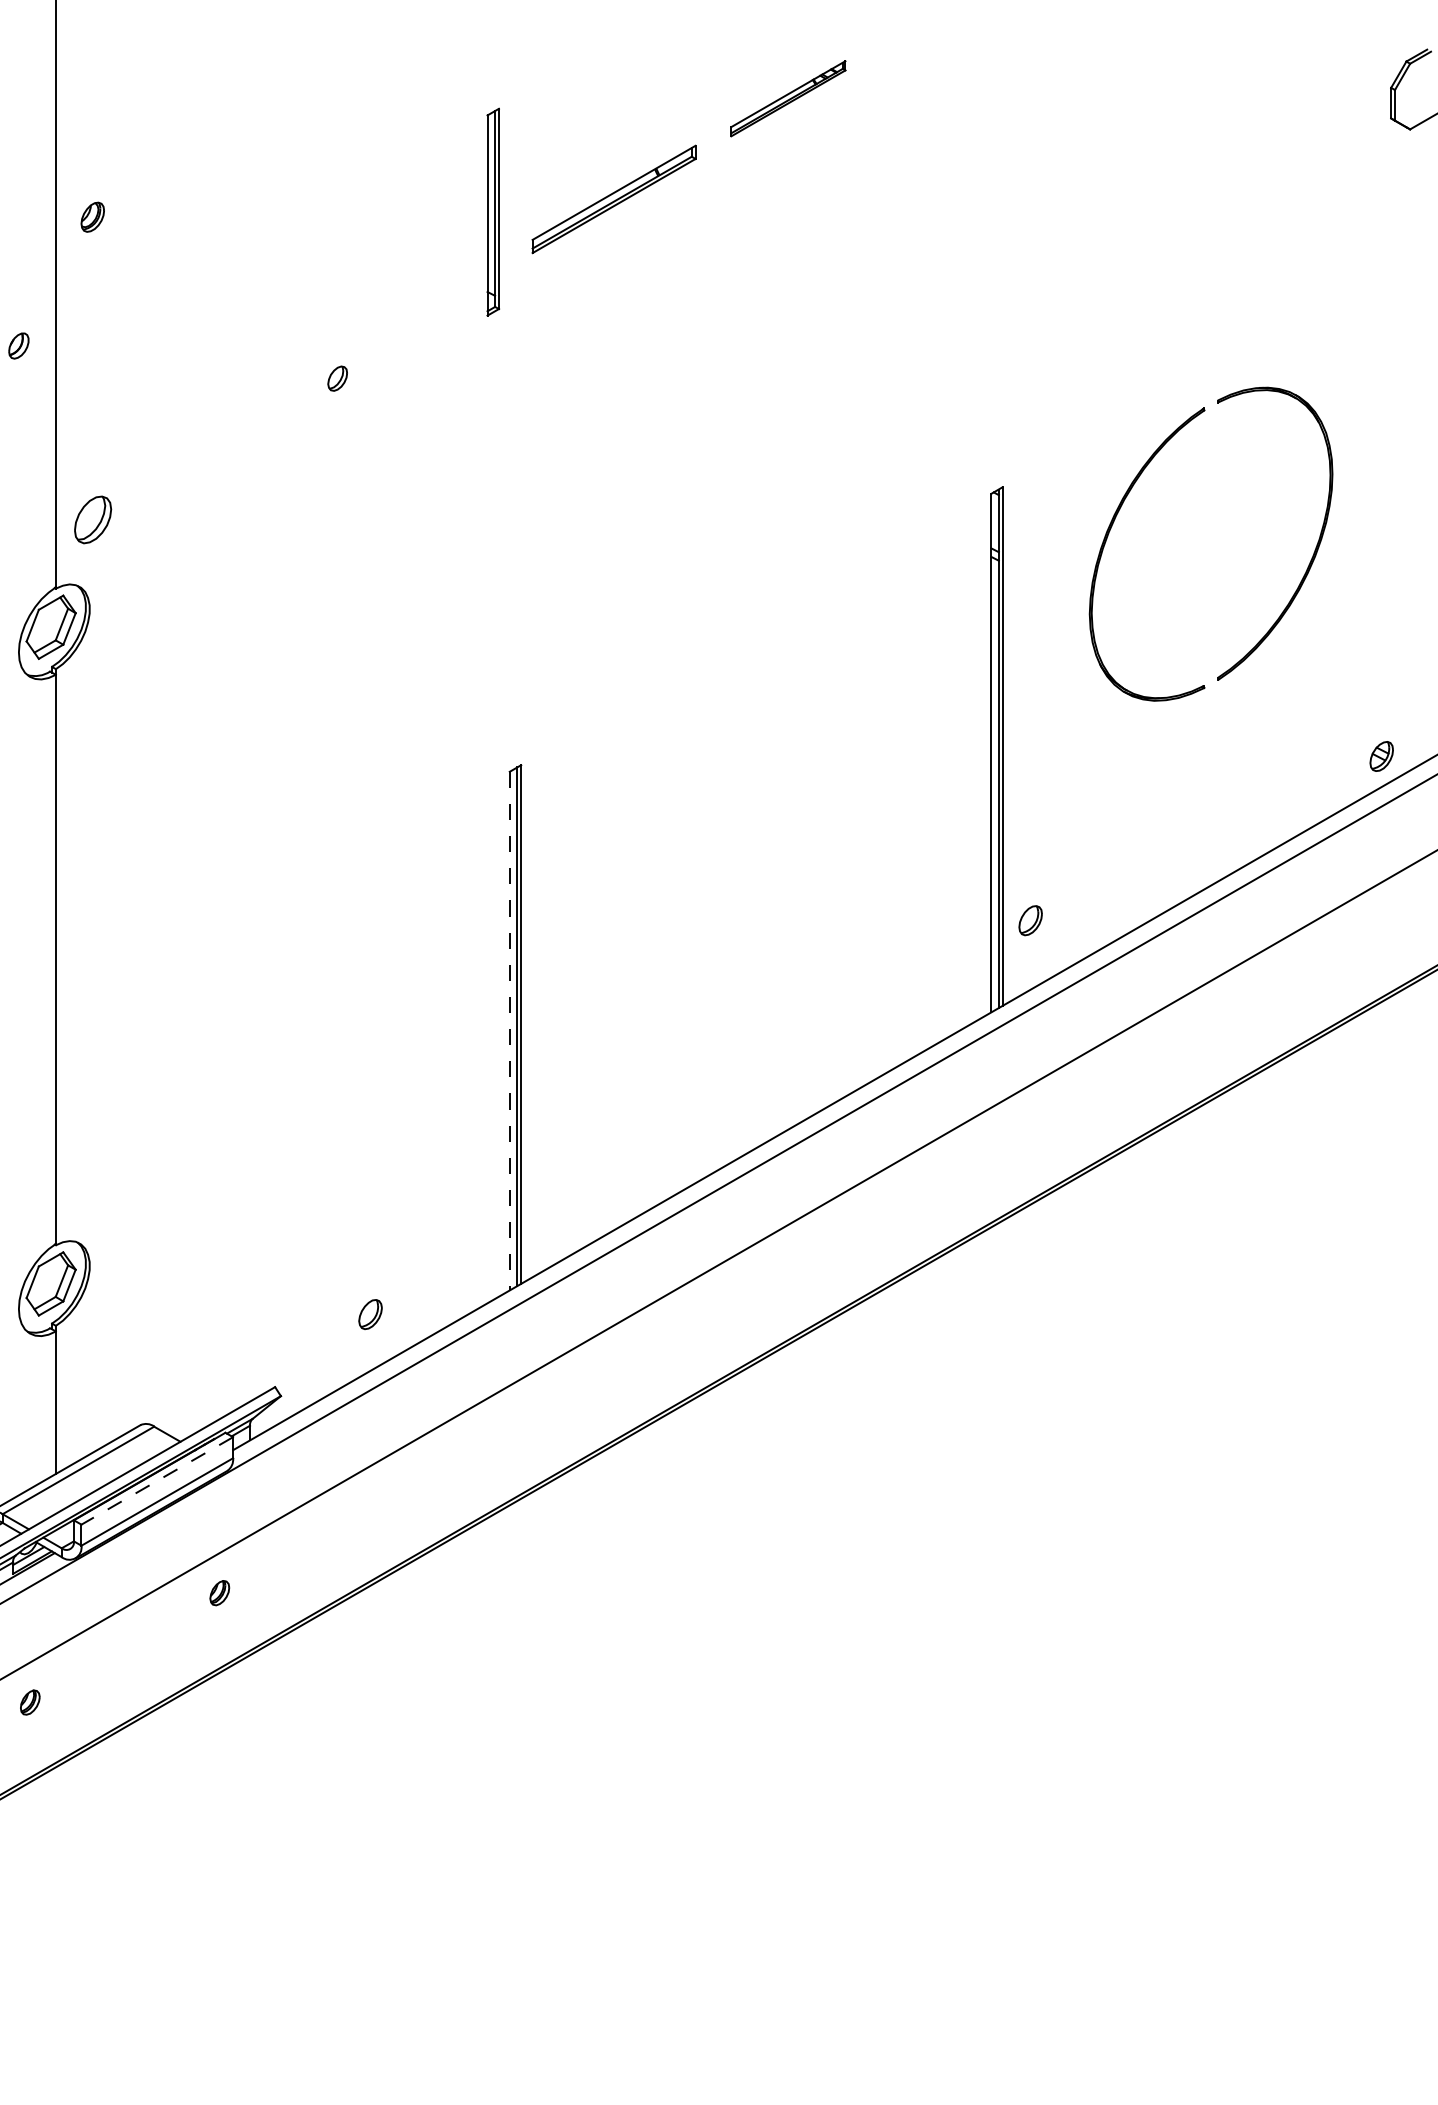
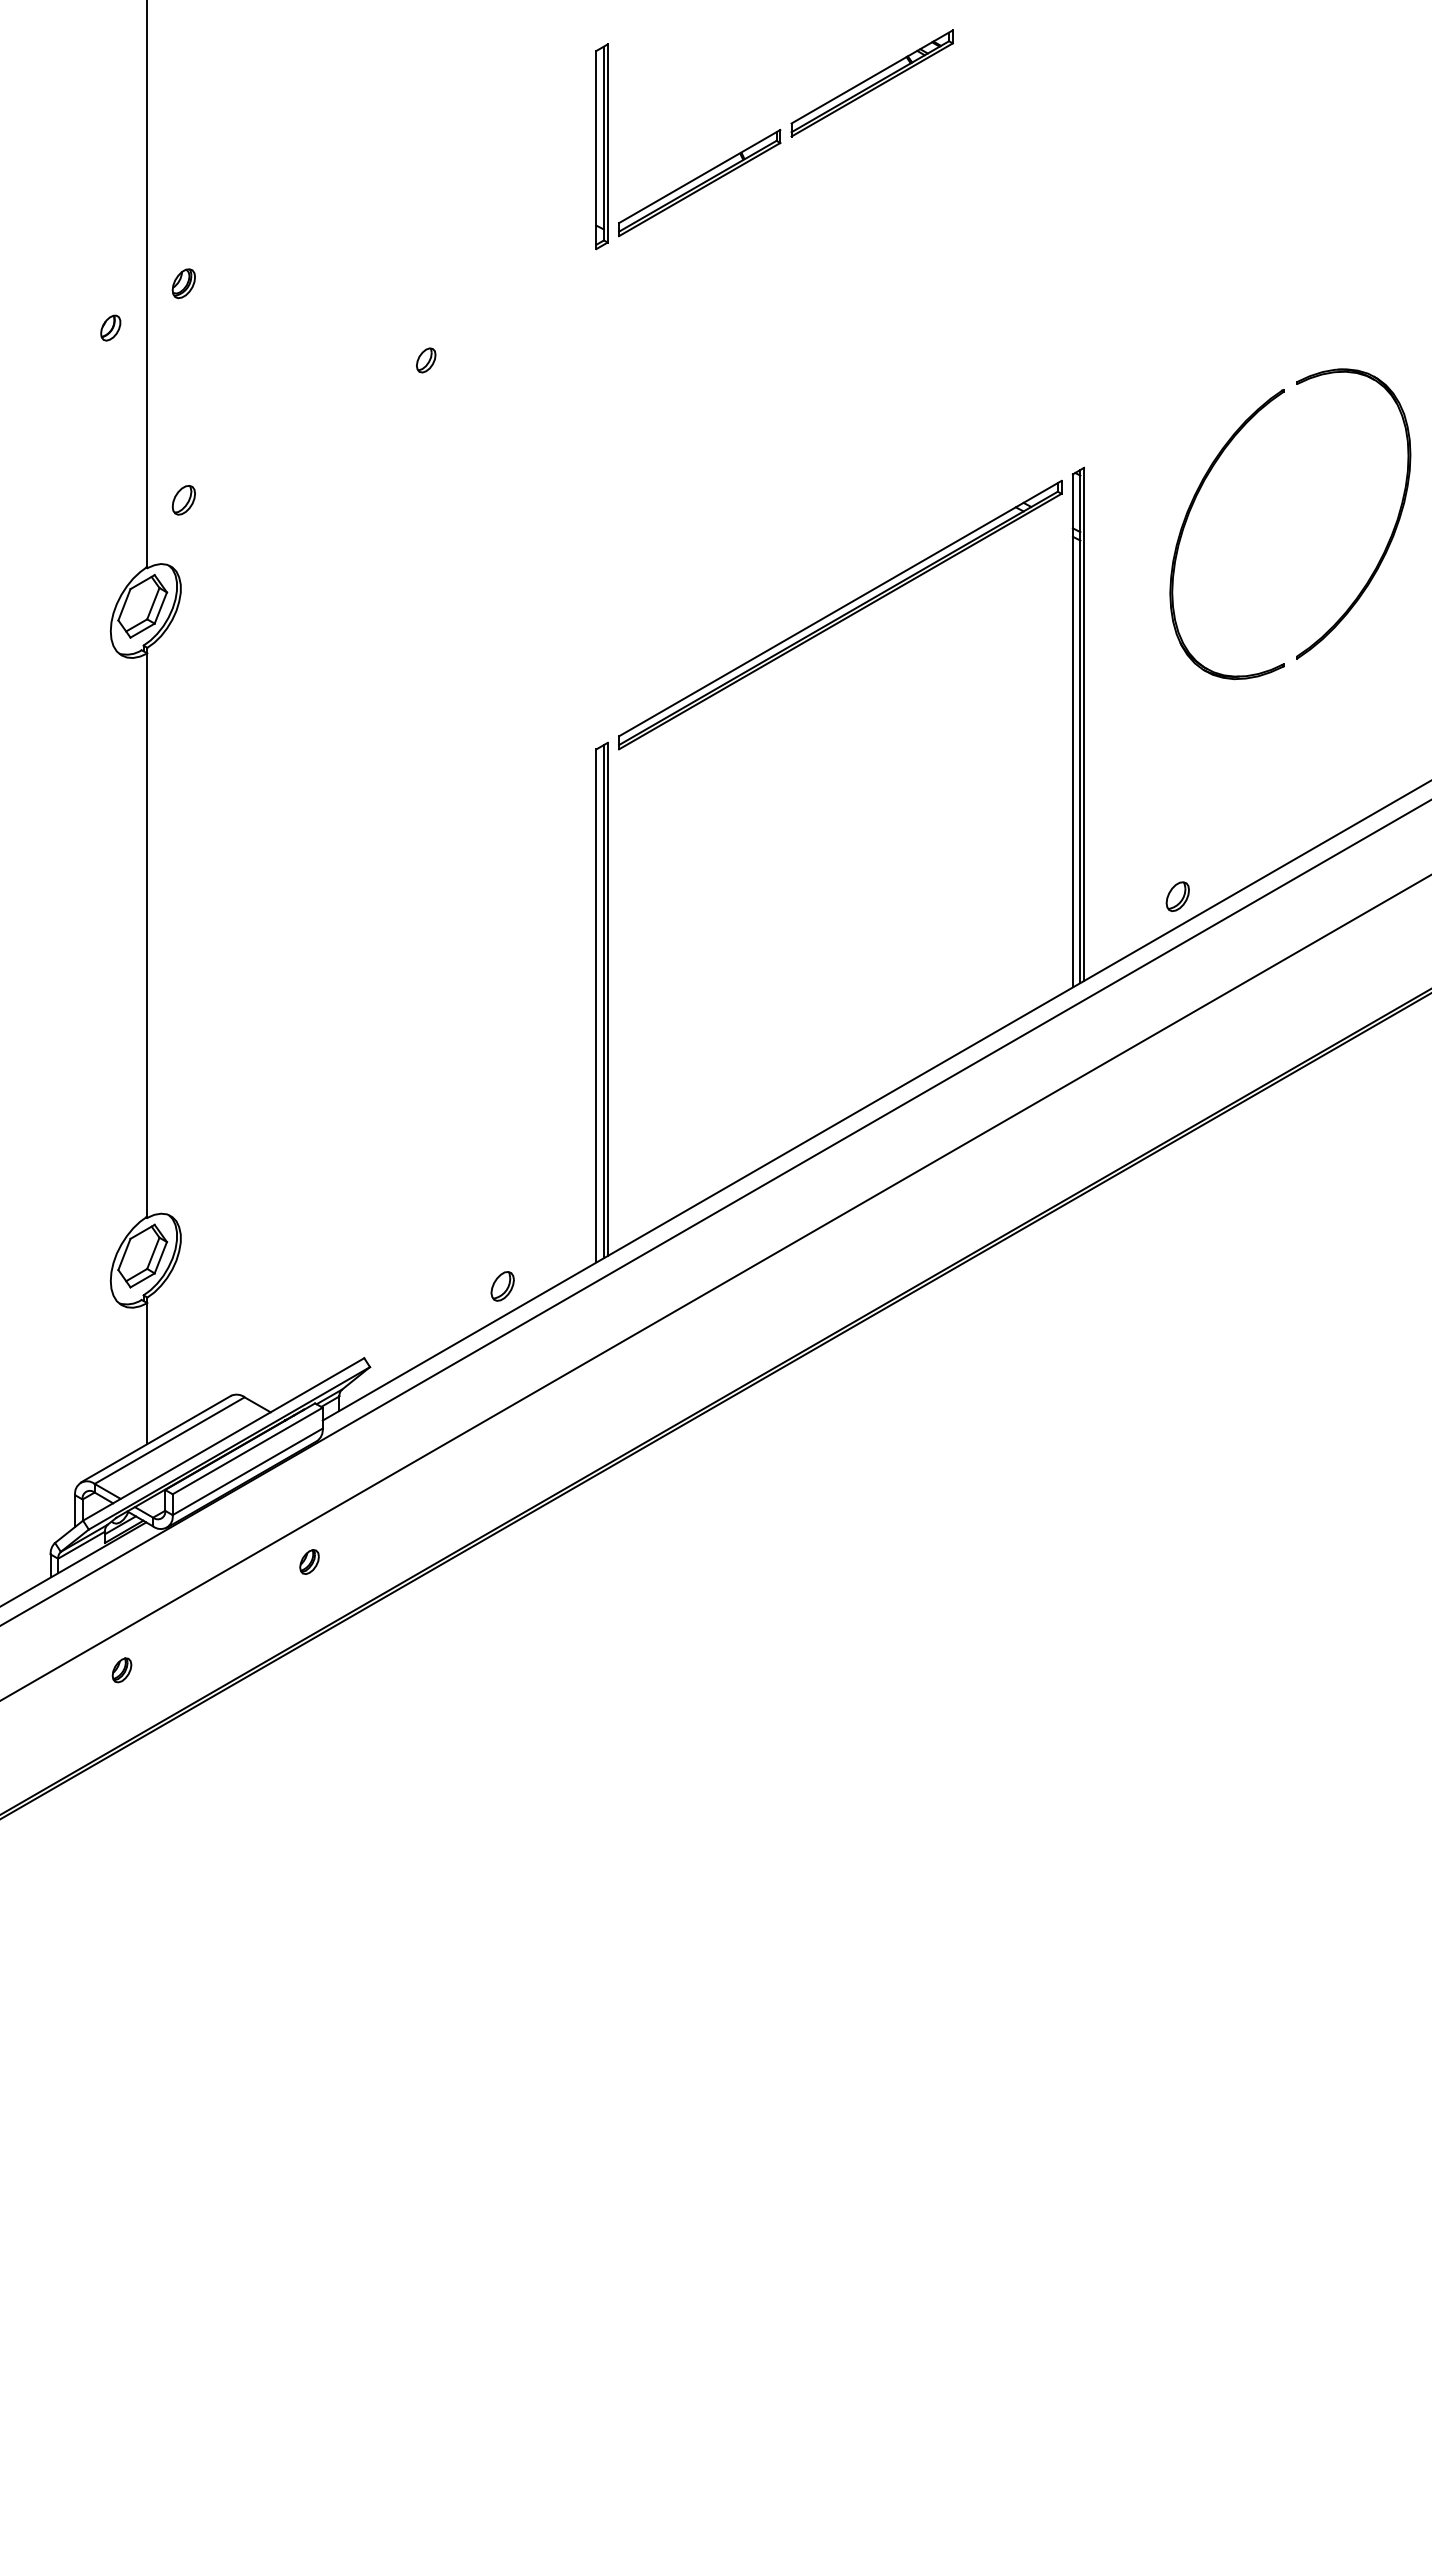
part: (787, 98) -> (871, 83), size x1.43
part: (492, 211) -> (601, 146), moved
part: (92, 217) -> (183, 283), moved
part: (92, 520) -> (183, 500), size x0.62
part: (756, 635) -> (840, 614), added
part: (1030, 920) -> (1177, 896), moved
line: (509, 1030) -> (596, 1005), dashed -> solid
part: (370, 1314) -> (502, 1286), moved
line: (157, 1480) -> (247, 1450), dashed -> solid

